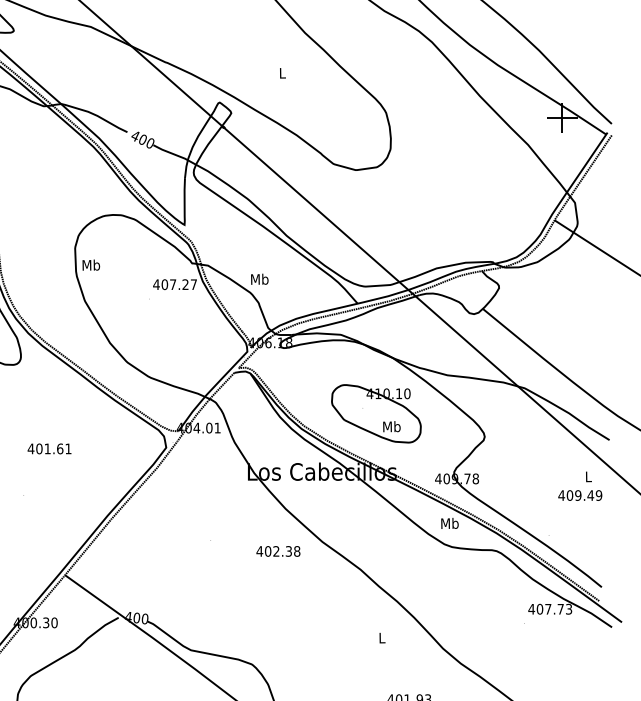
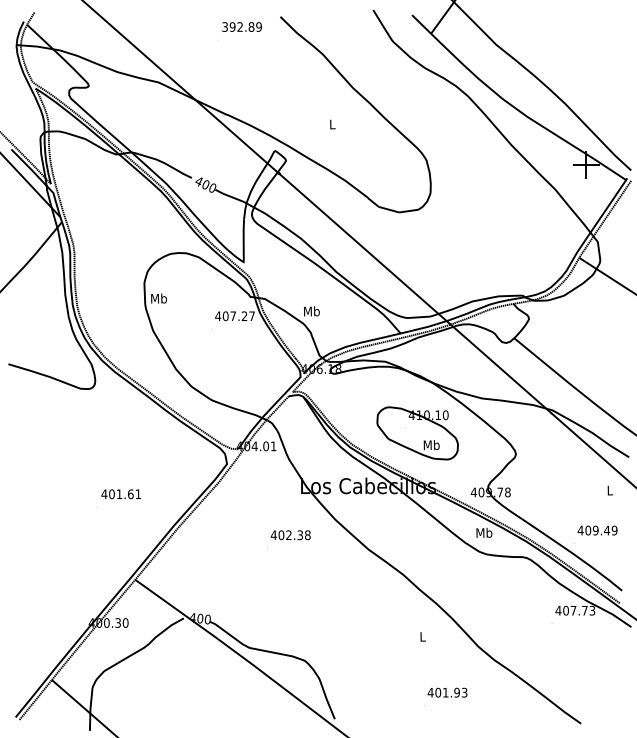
text: (48, 449) -> (120, 494), moved
text: (580, 495) -> (597, 530), moved
text: (278, 551) -> (290, 535), moved

